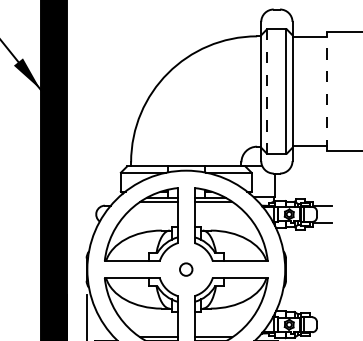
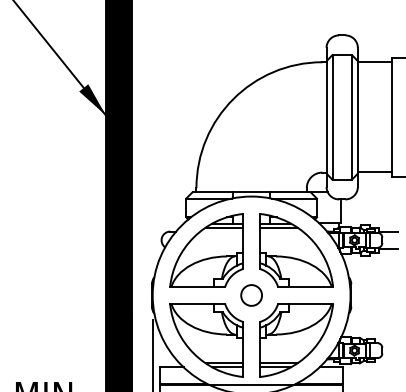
line: (327, 90) -> (392, 116), dashed -> solid
line: (267, 91) -> (332, 117), dashed -> solid
circle: (186, 269) -> (251, 295), size x1.67

